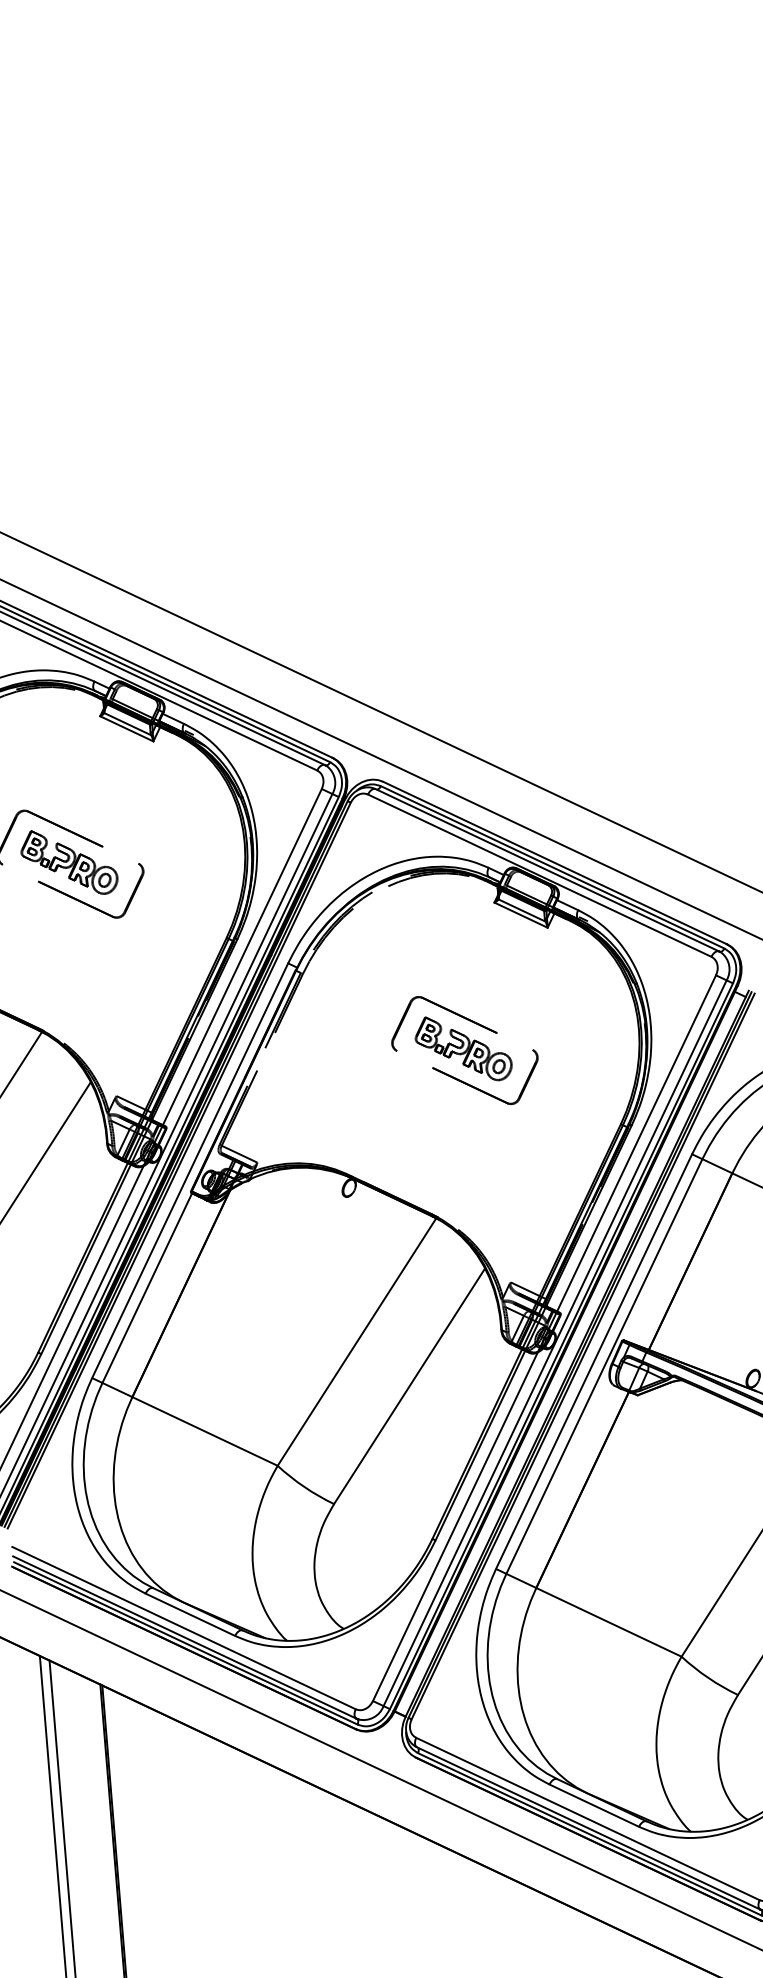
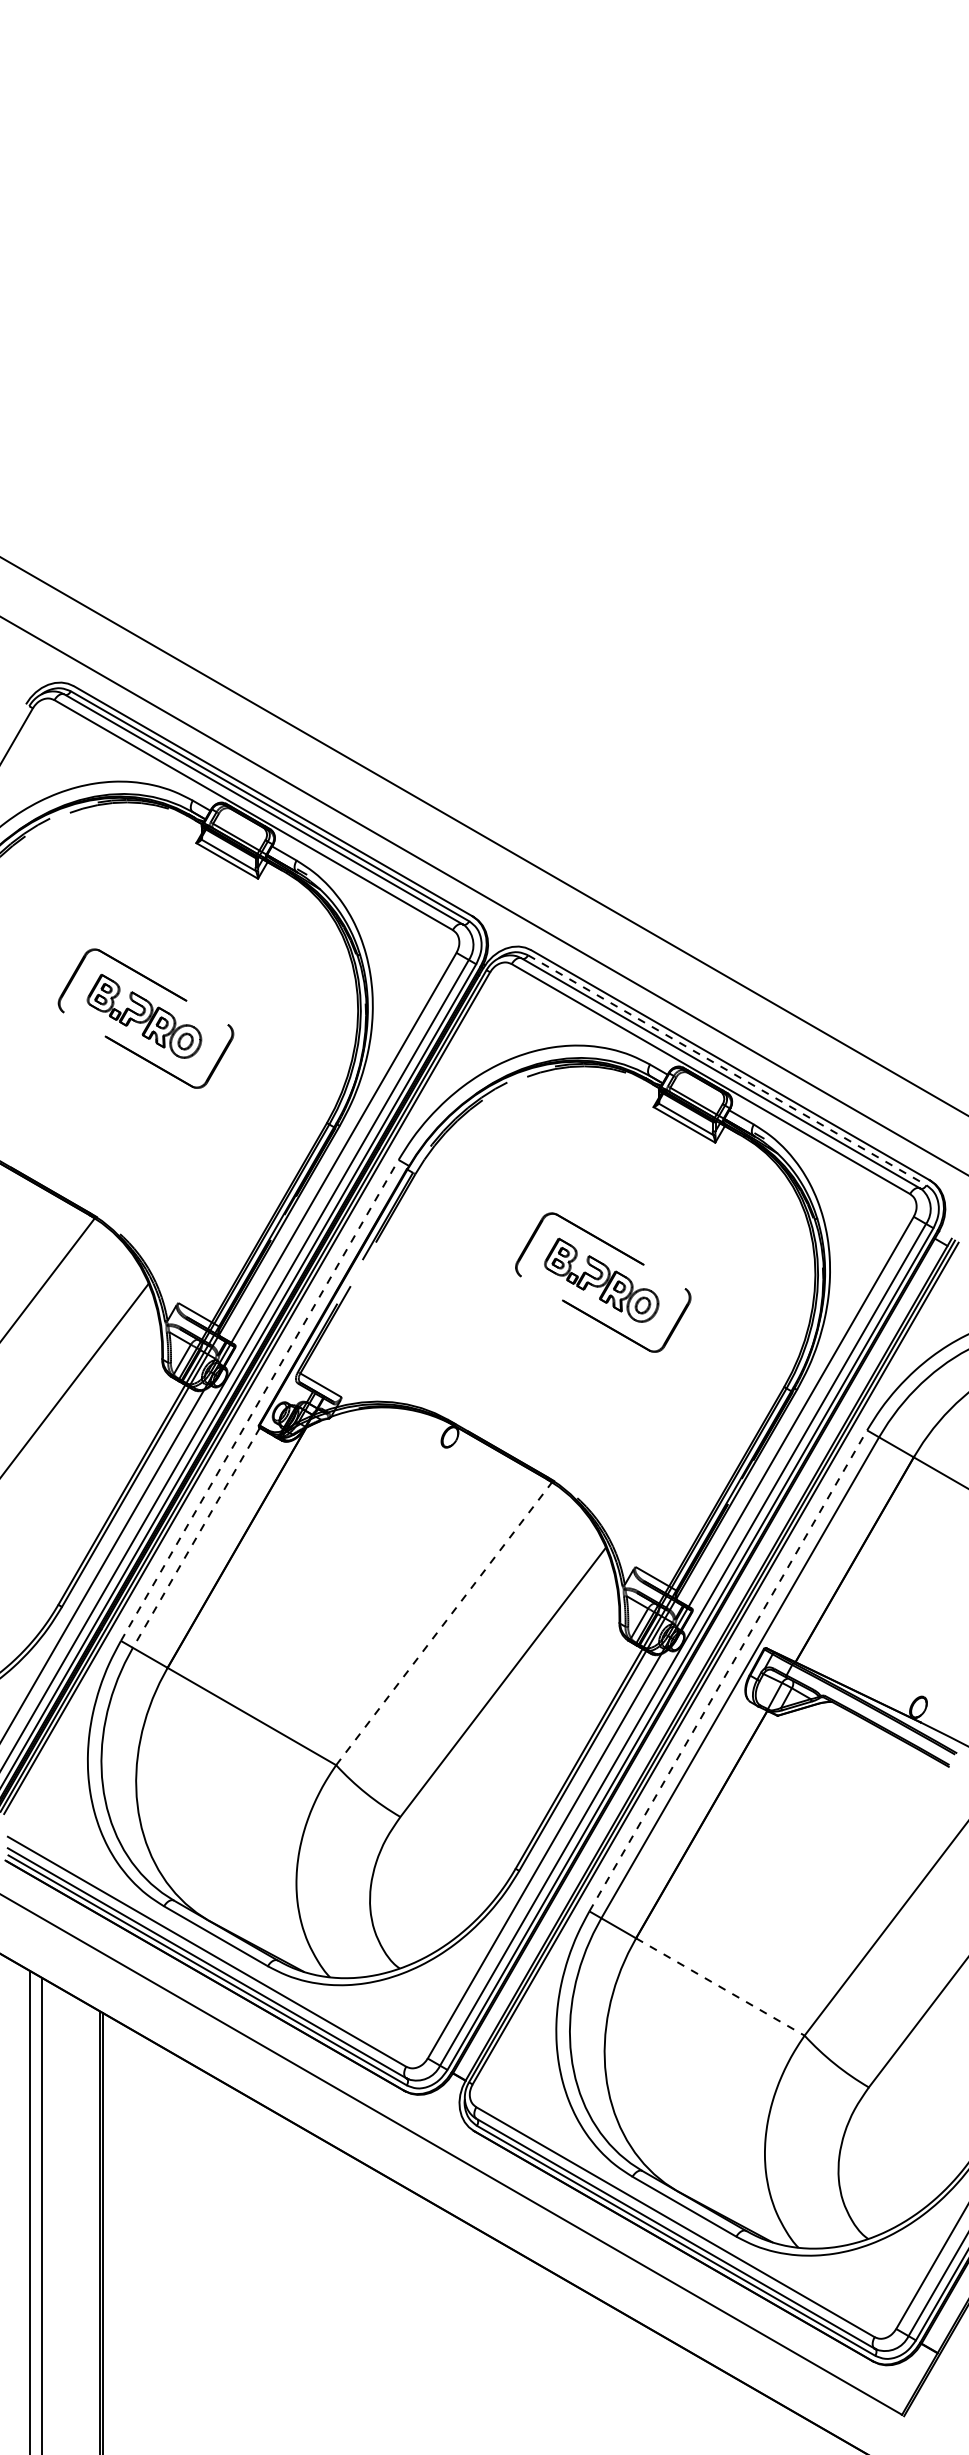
line: (552, 867) -> (727, 1070), solid -> dashed
line: (189, 1170) -> (259, 1400), solid -> dashed
line: (147, 1287) -> (196, 1537), solid -> dashed
line: (357, 1341) -> (444, 1623), solid -> dashed
line: (594, 1361) -> (728, 1670), solid -> dashed
line: (609, 1622) -> (720, 1987), solid -> dashed

